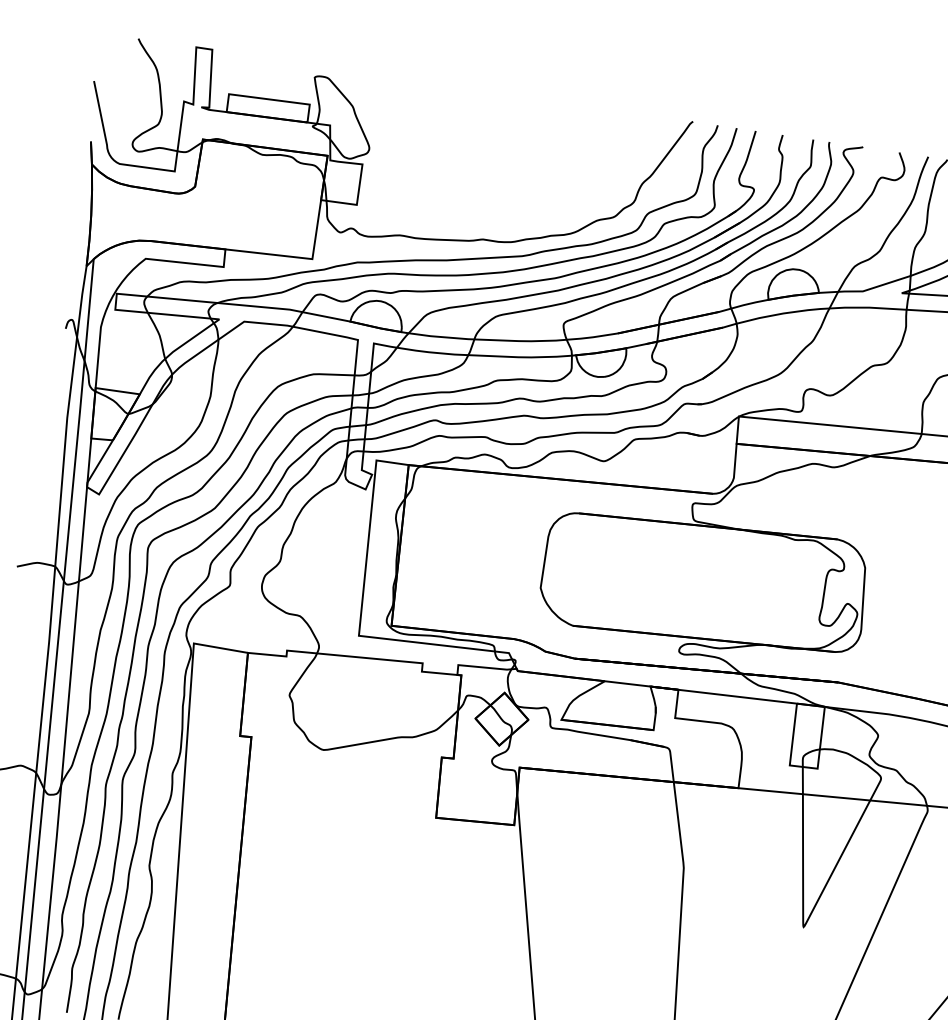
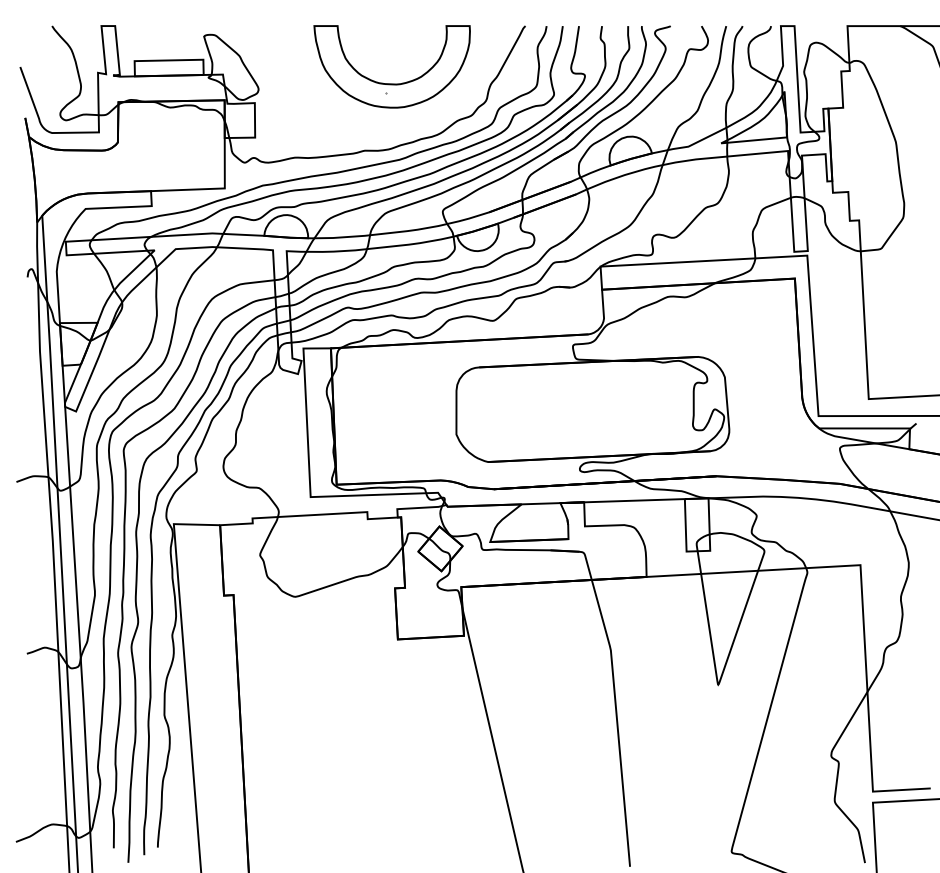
part: (526, 165) -> (391, 83), added

